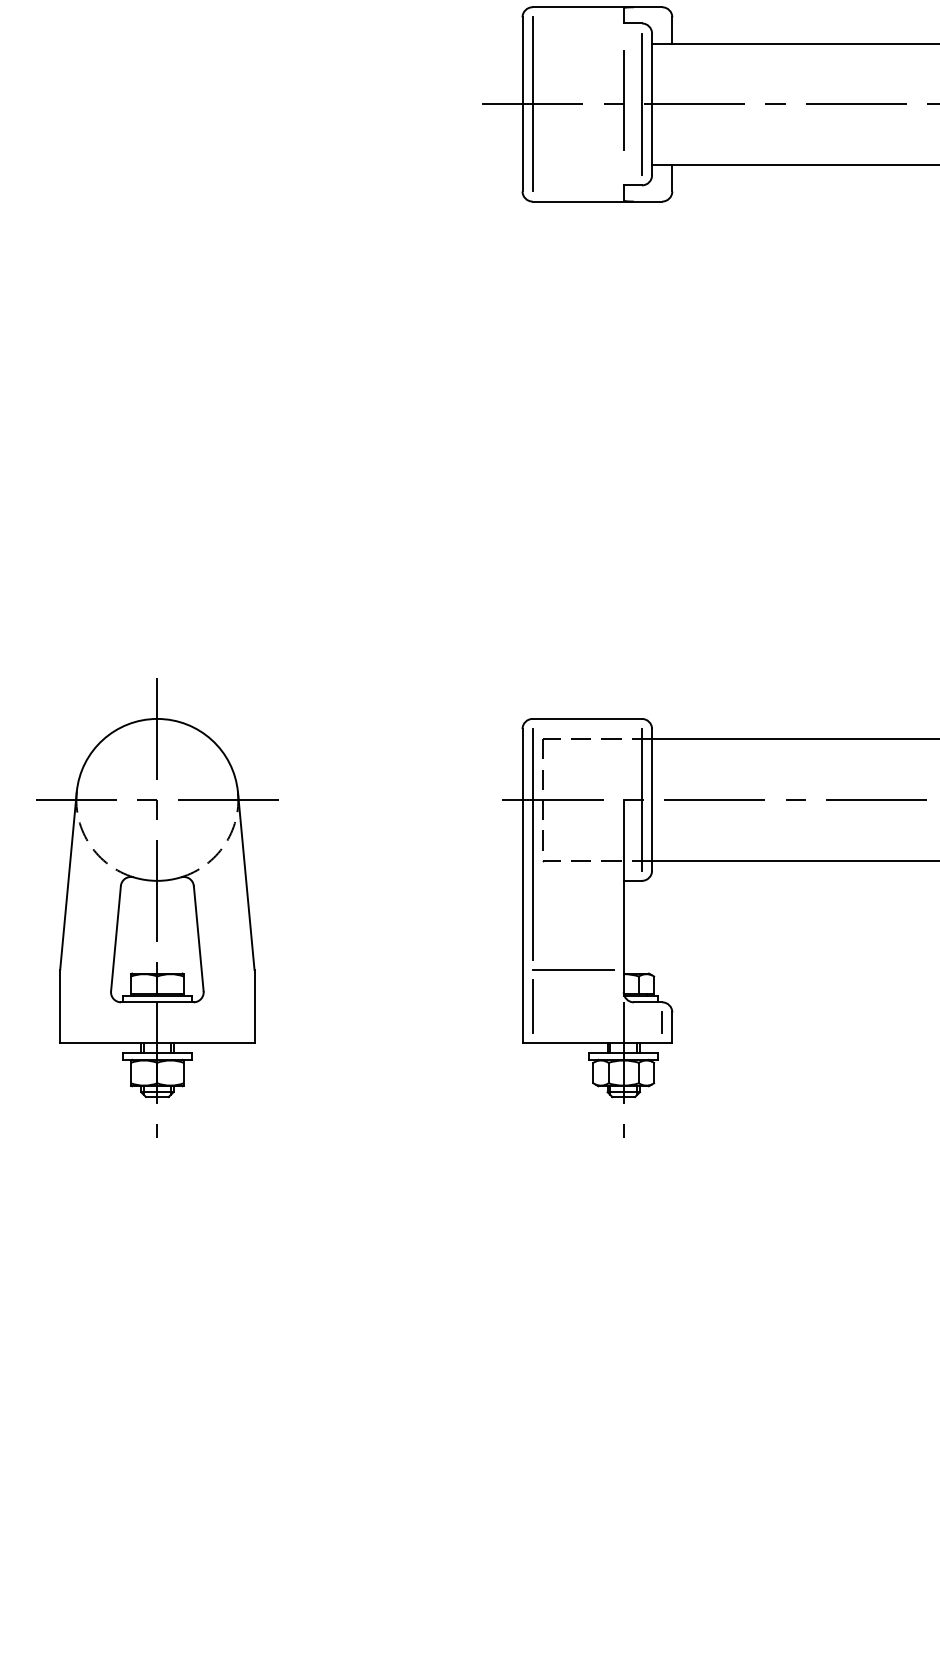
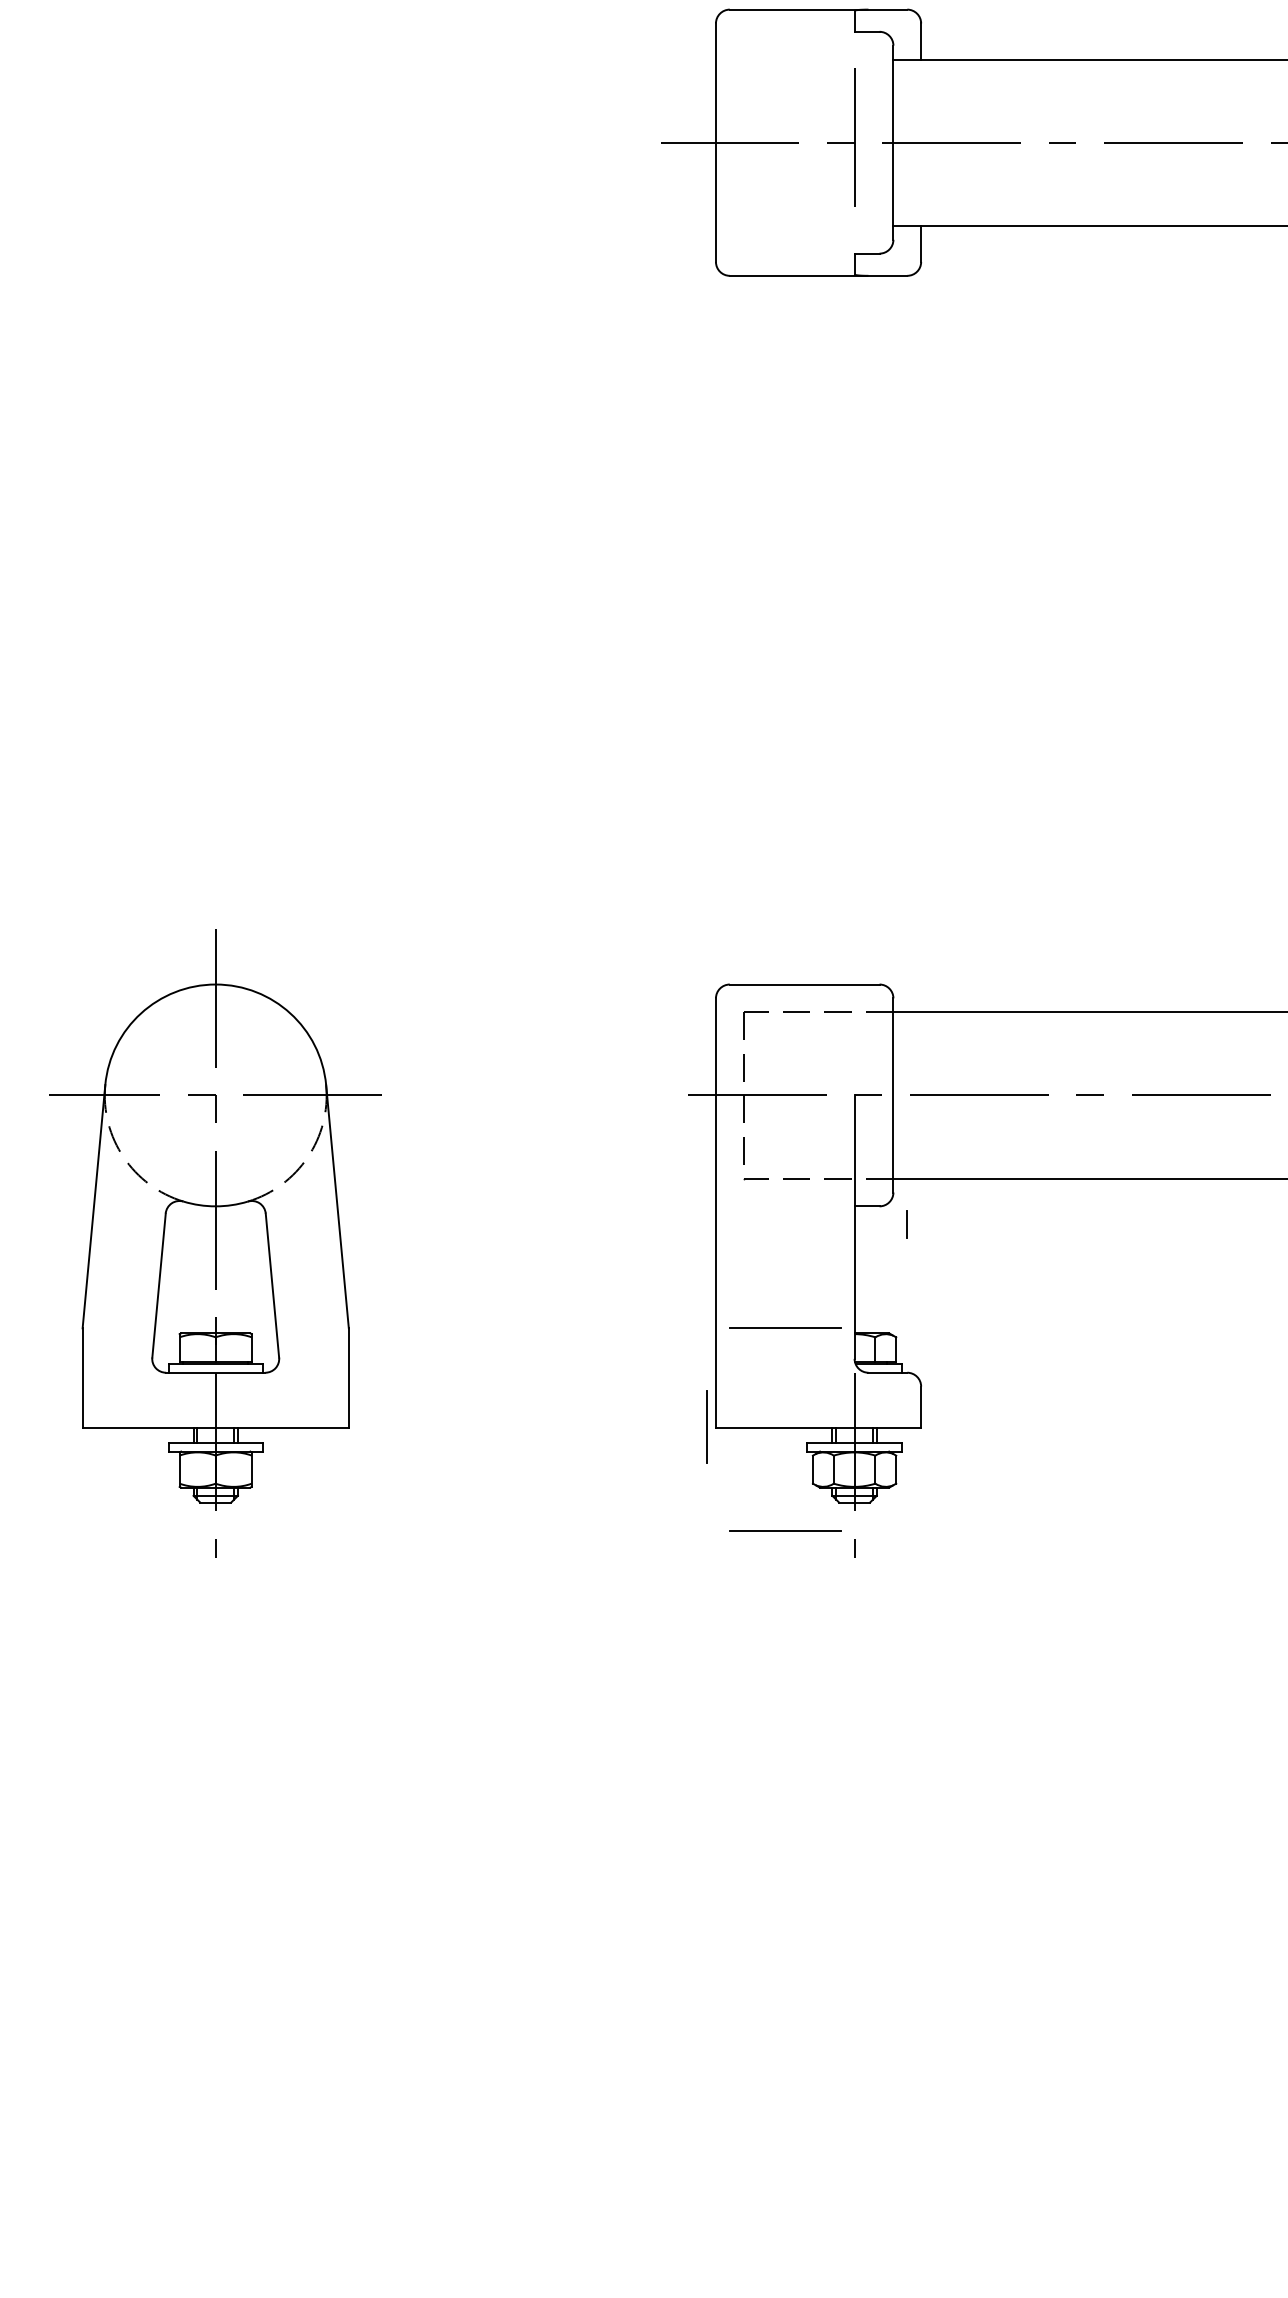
line: (532, 104) -> (729, 142), removed
line: (641, 104) -> (879, 142), removed
line: (641, 799) -> (879, 1095), removed
line: (532, 844) -> (729, 1156), removed
line: (532, 1005) -> (706, 1426), moved
line: (661, 1022) -> (906, 1224), moved
line: (573, 1117) -> (785, 1530), added

